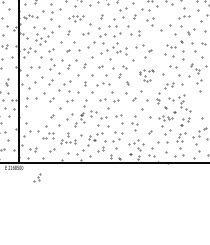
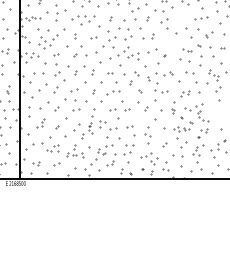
part: (76, 18) -> (83, 20), size x1.43
part: (146, 75) -> (160, 82), size x1.67
part: (36, 177) -> (40, 123), moved

